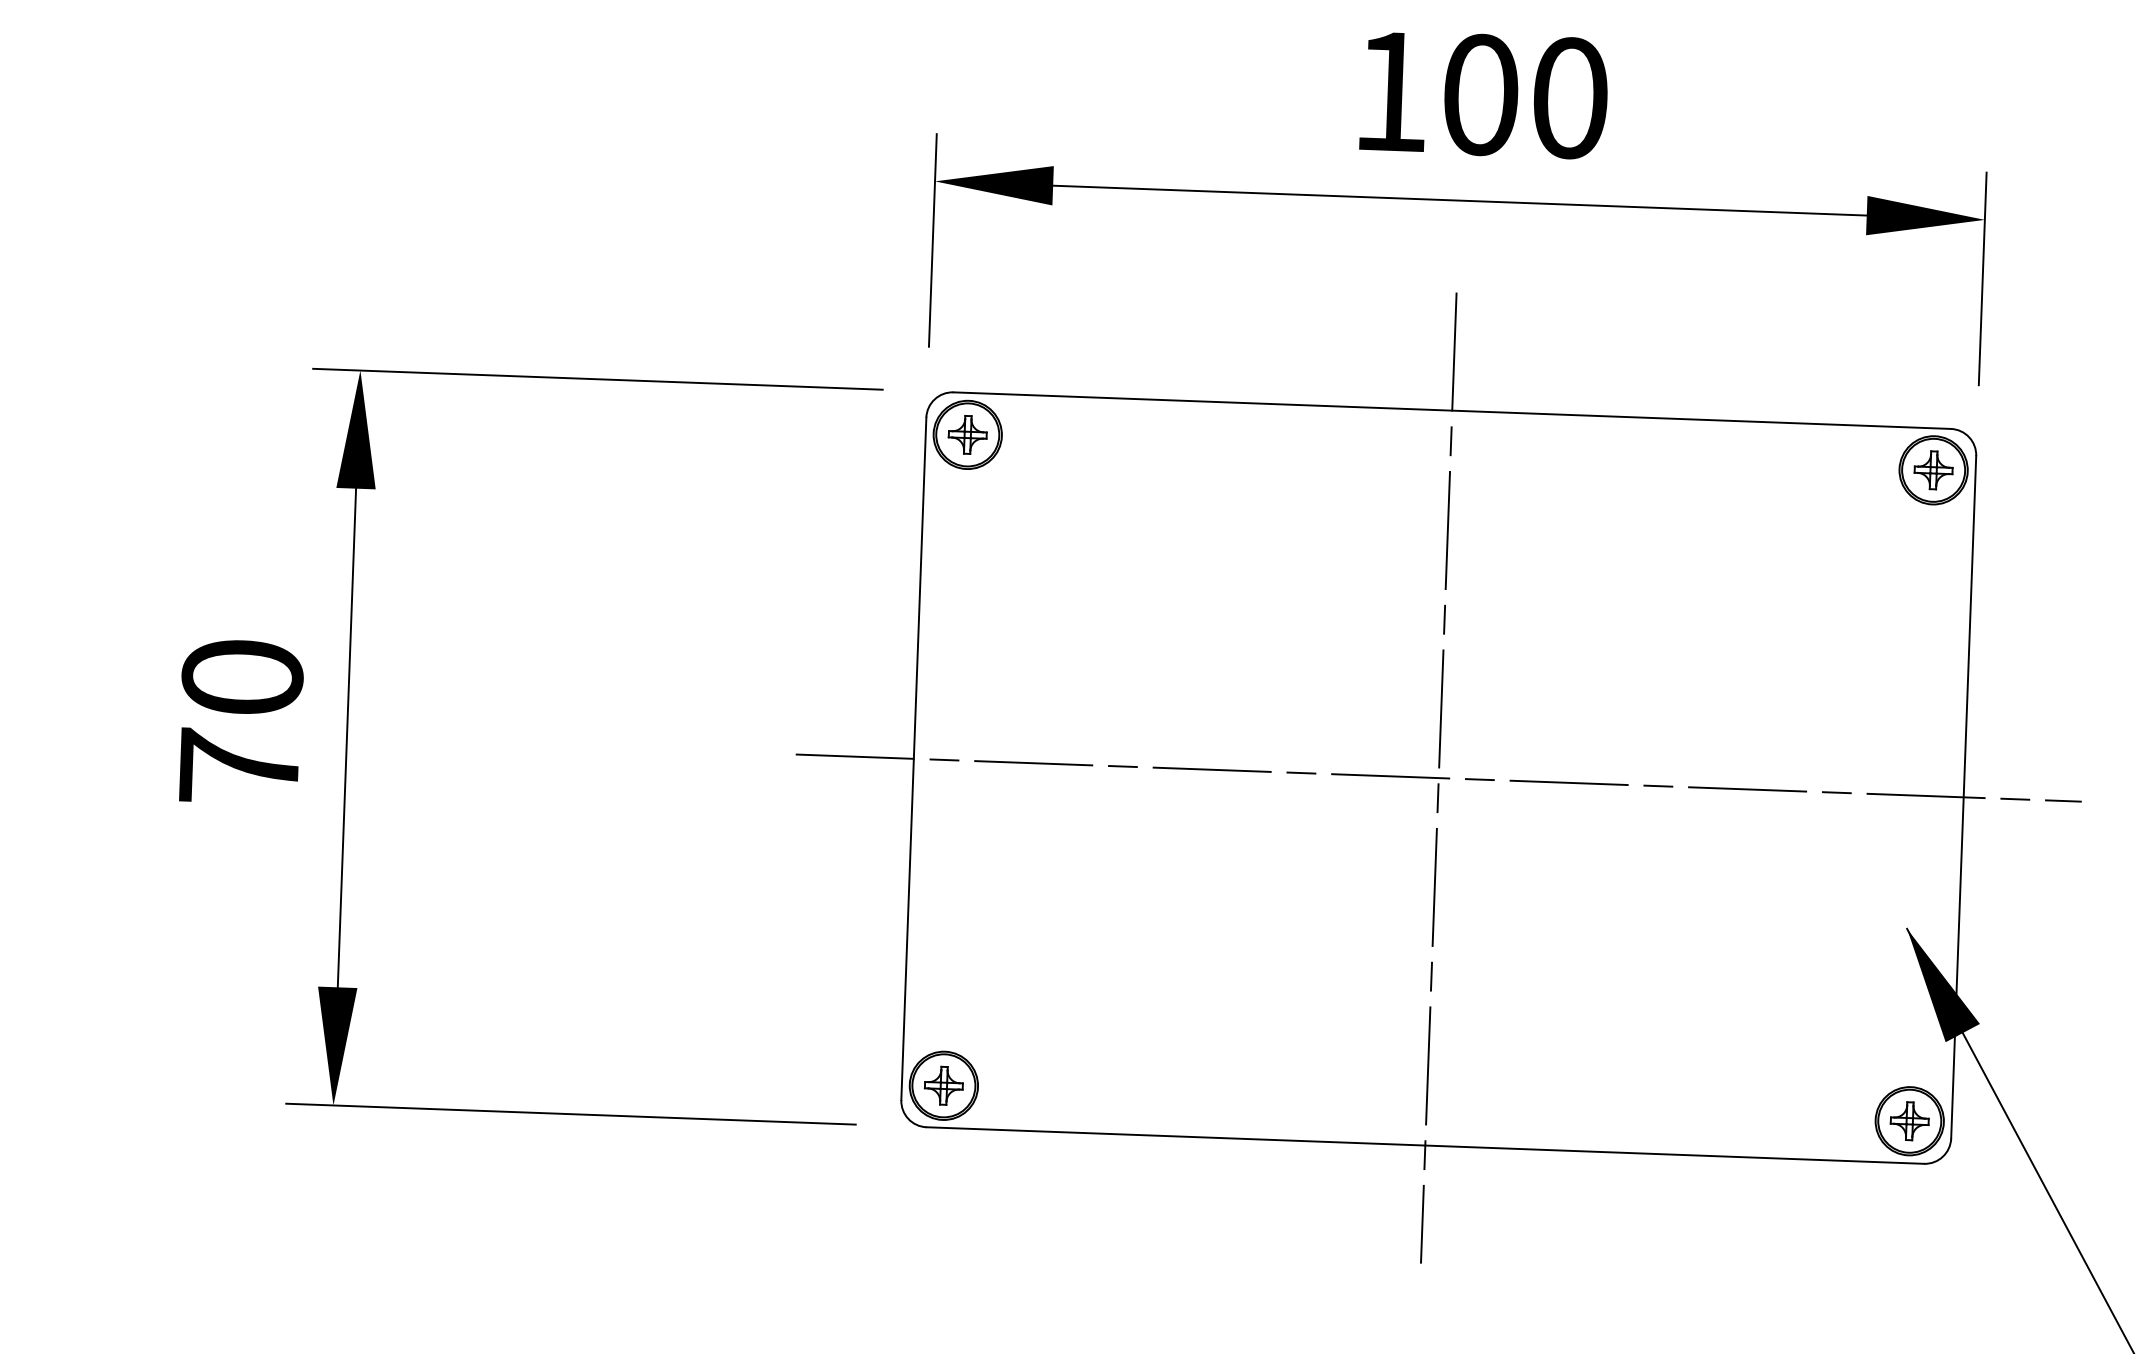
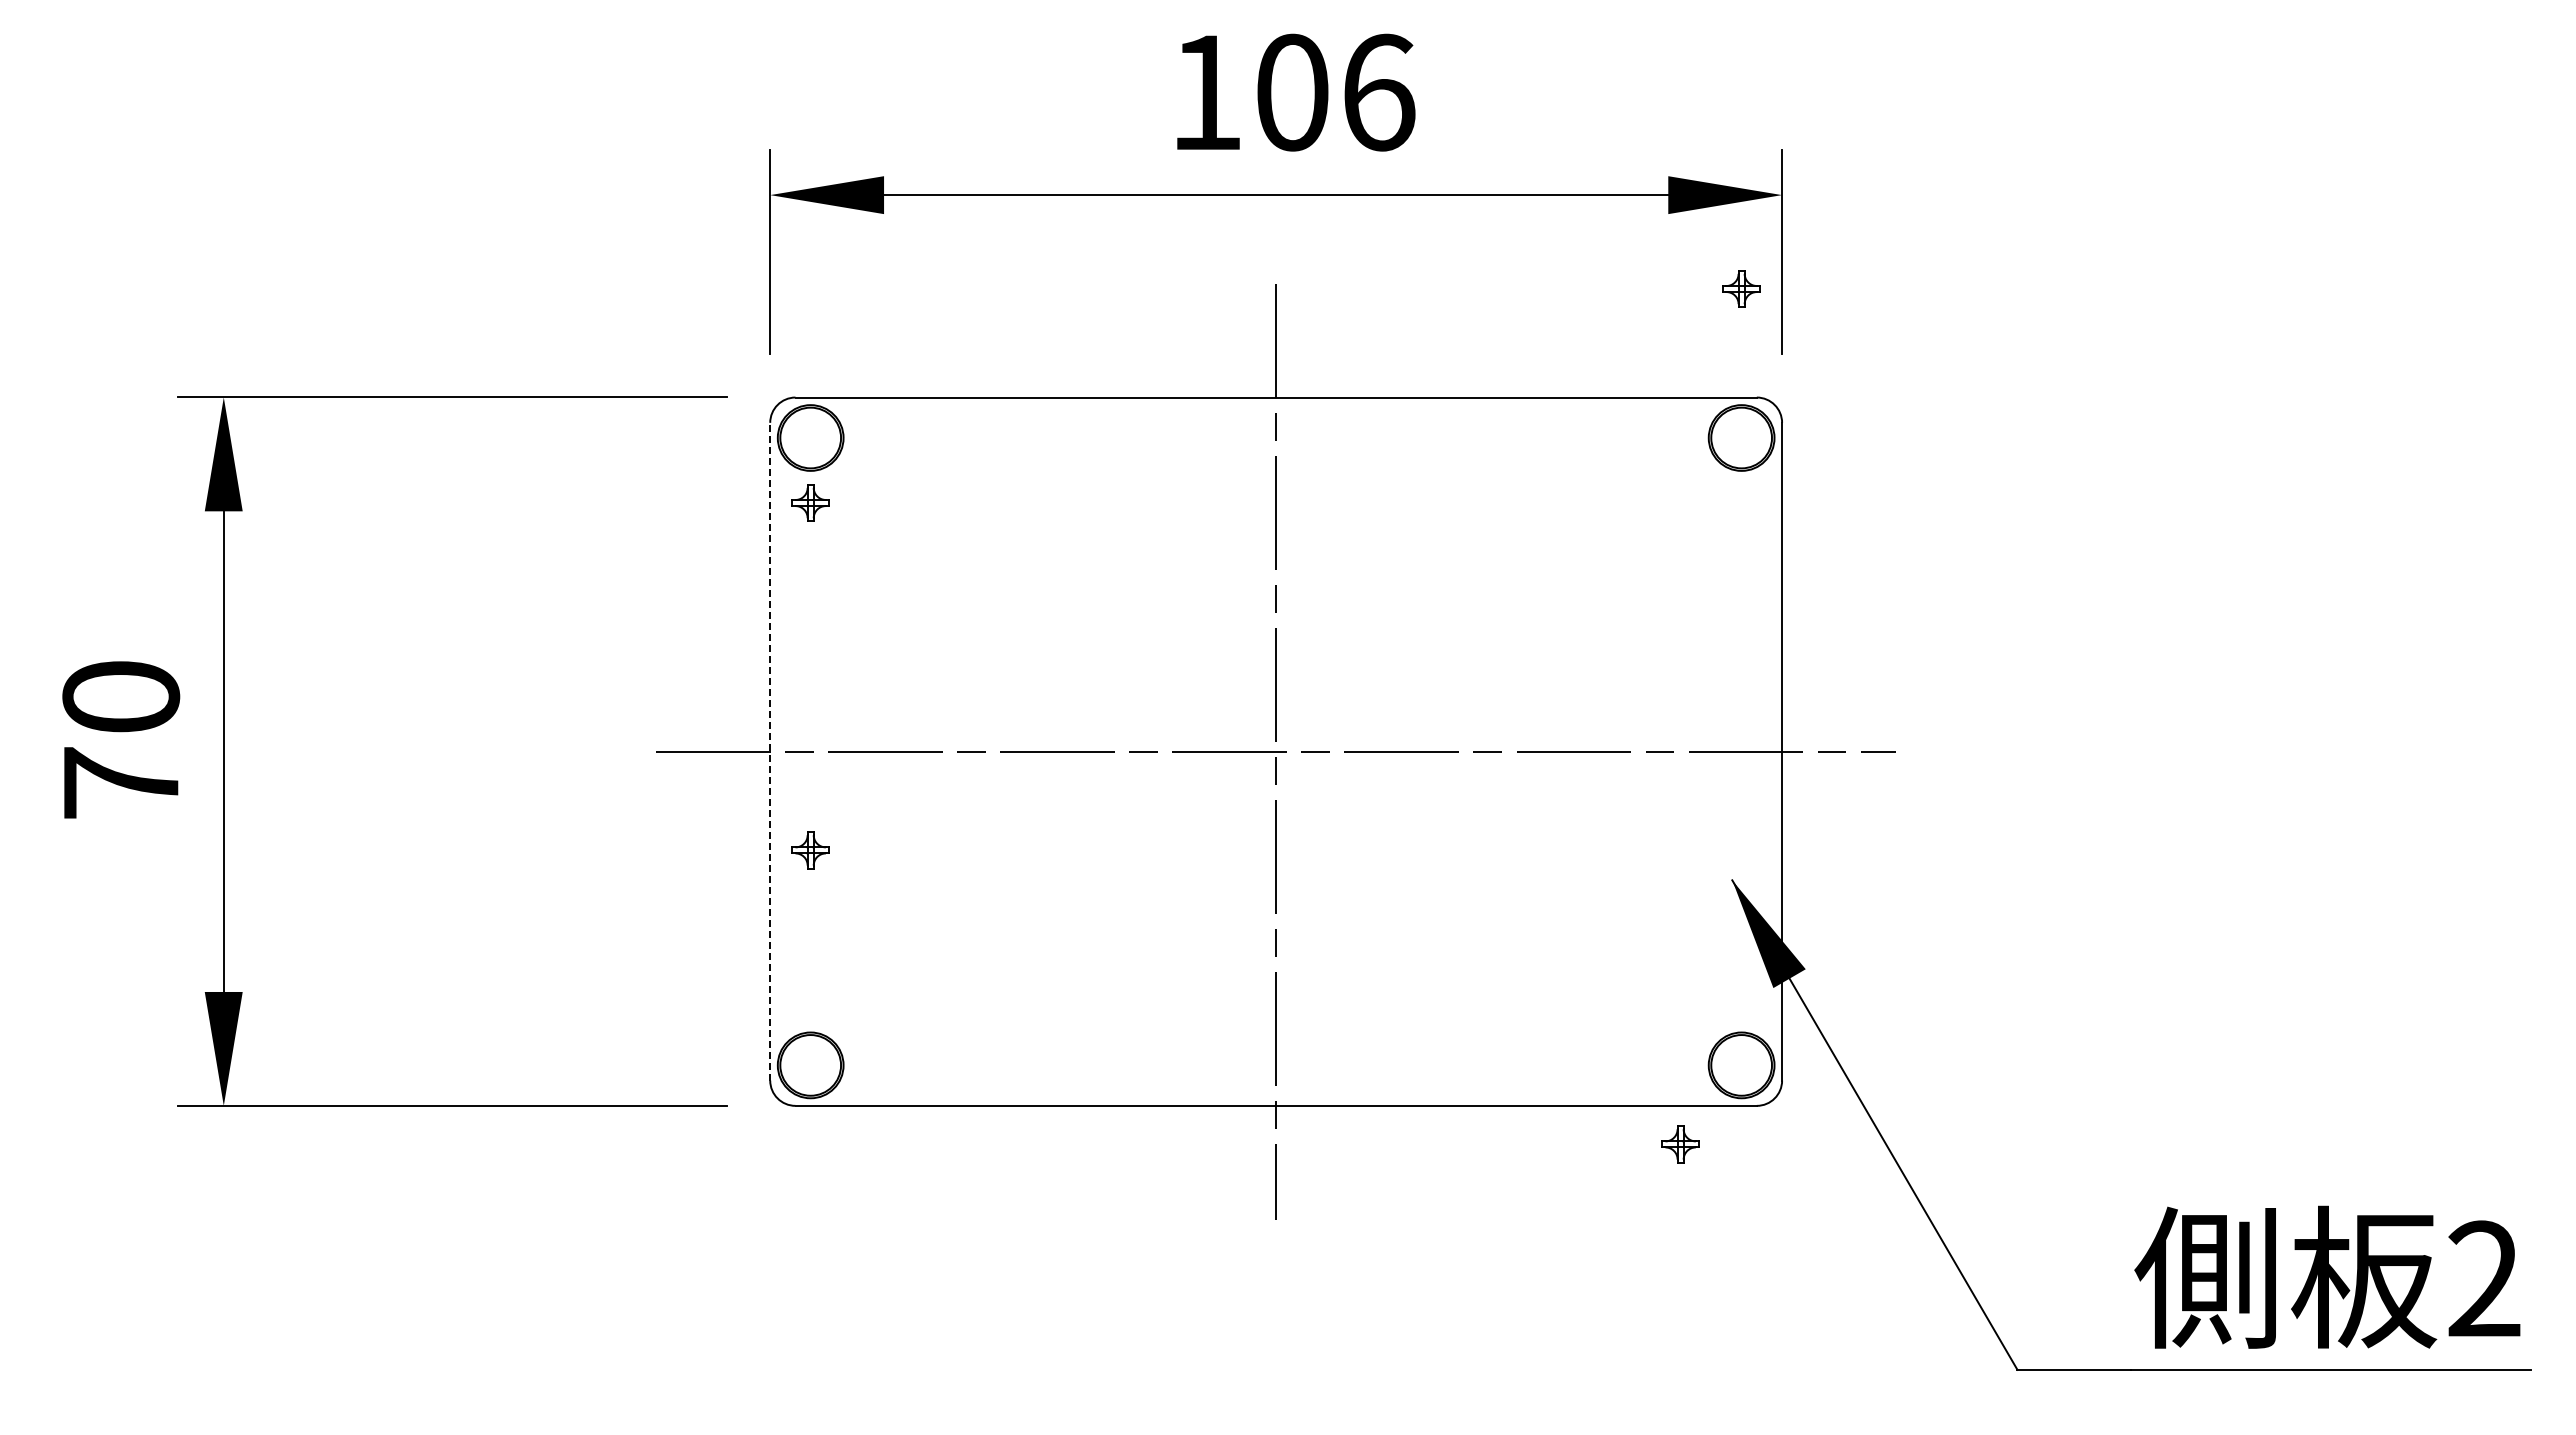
text: (1571, 98) -> (1379, 92), 100 -> 106
part: (967, 434) -> (810, 502), moved
part: (1933, 469) -> (1741, 288), moved
line: (914, 758) -> (770, 751), solid -> dashed
part: (943, 1085) -> (810, 850), moved
part: (1909, 1121) -> (1680, 1144), moved

